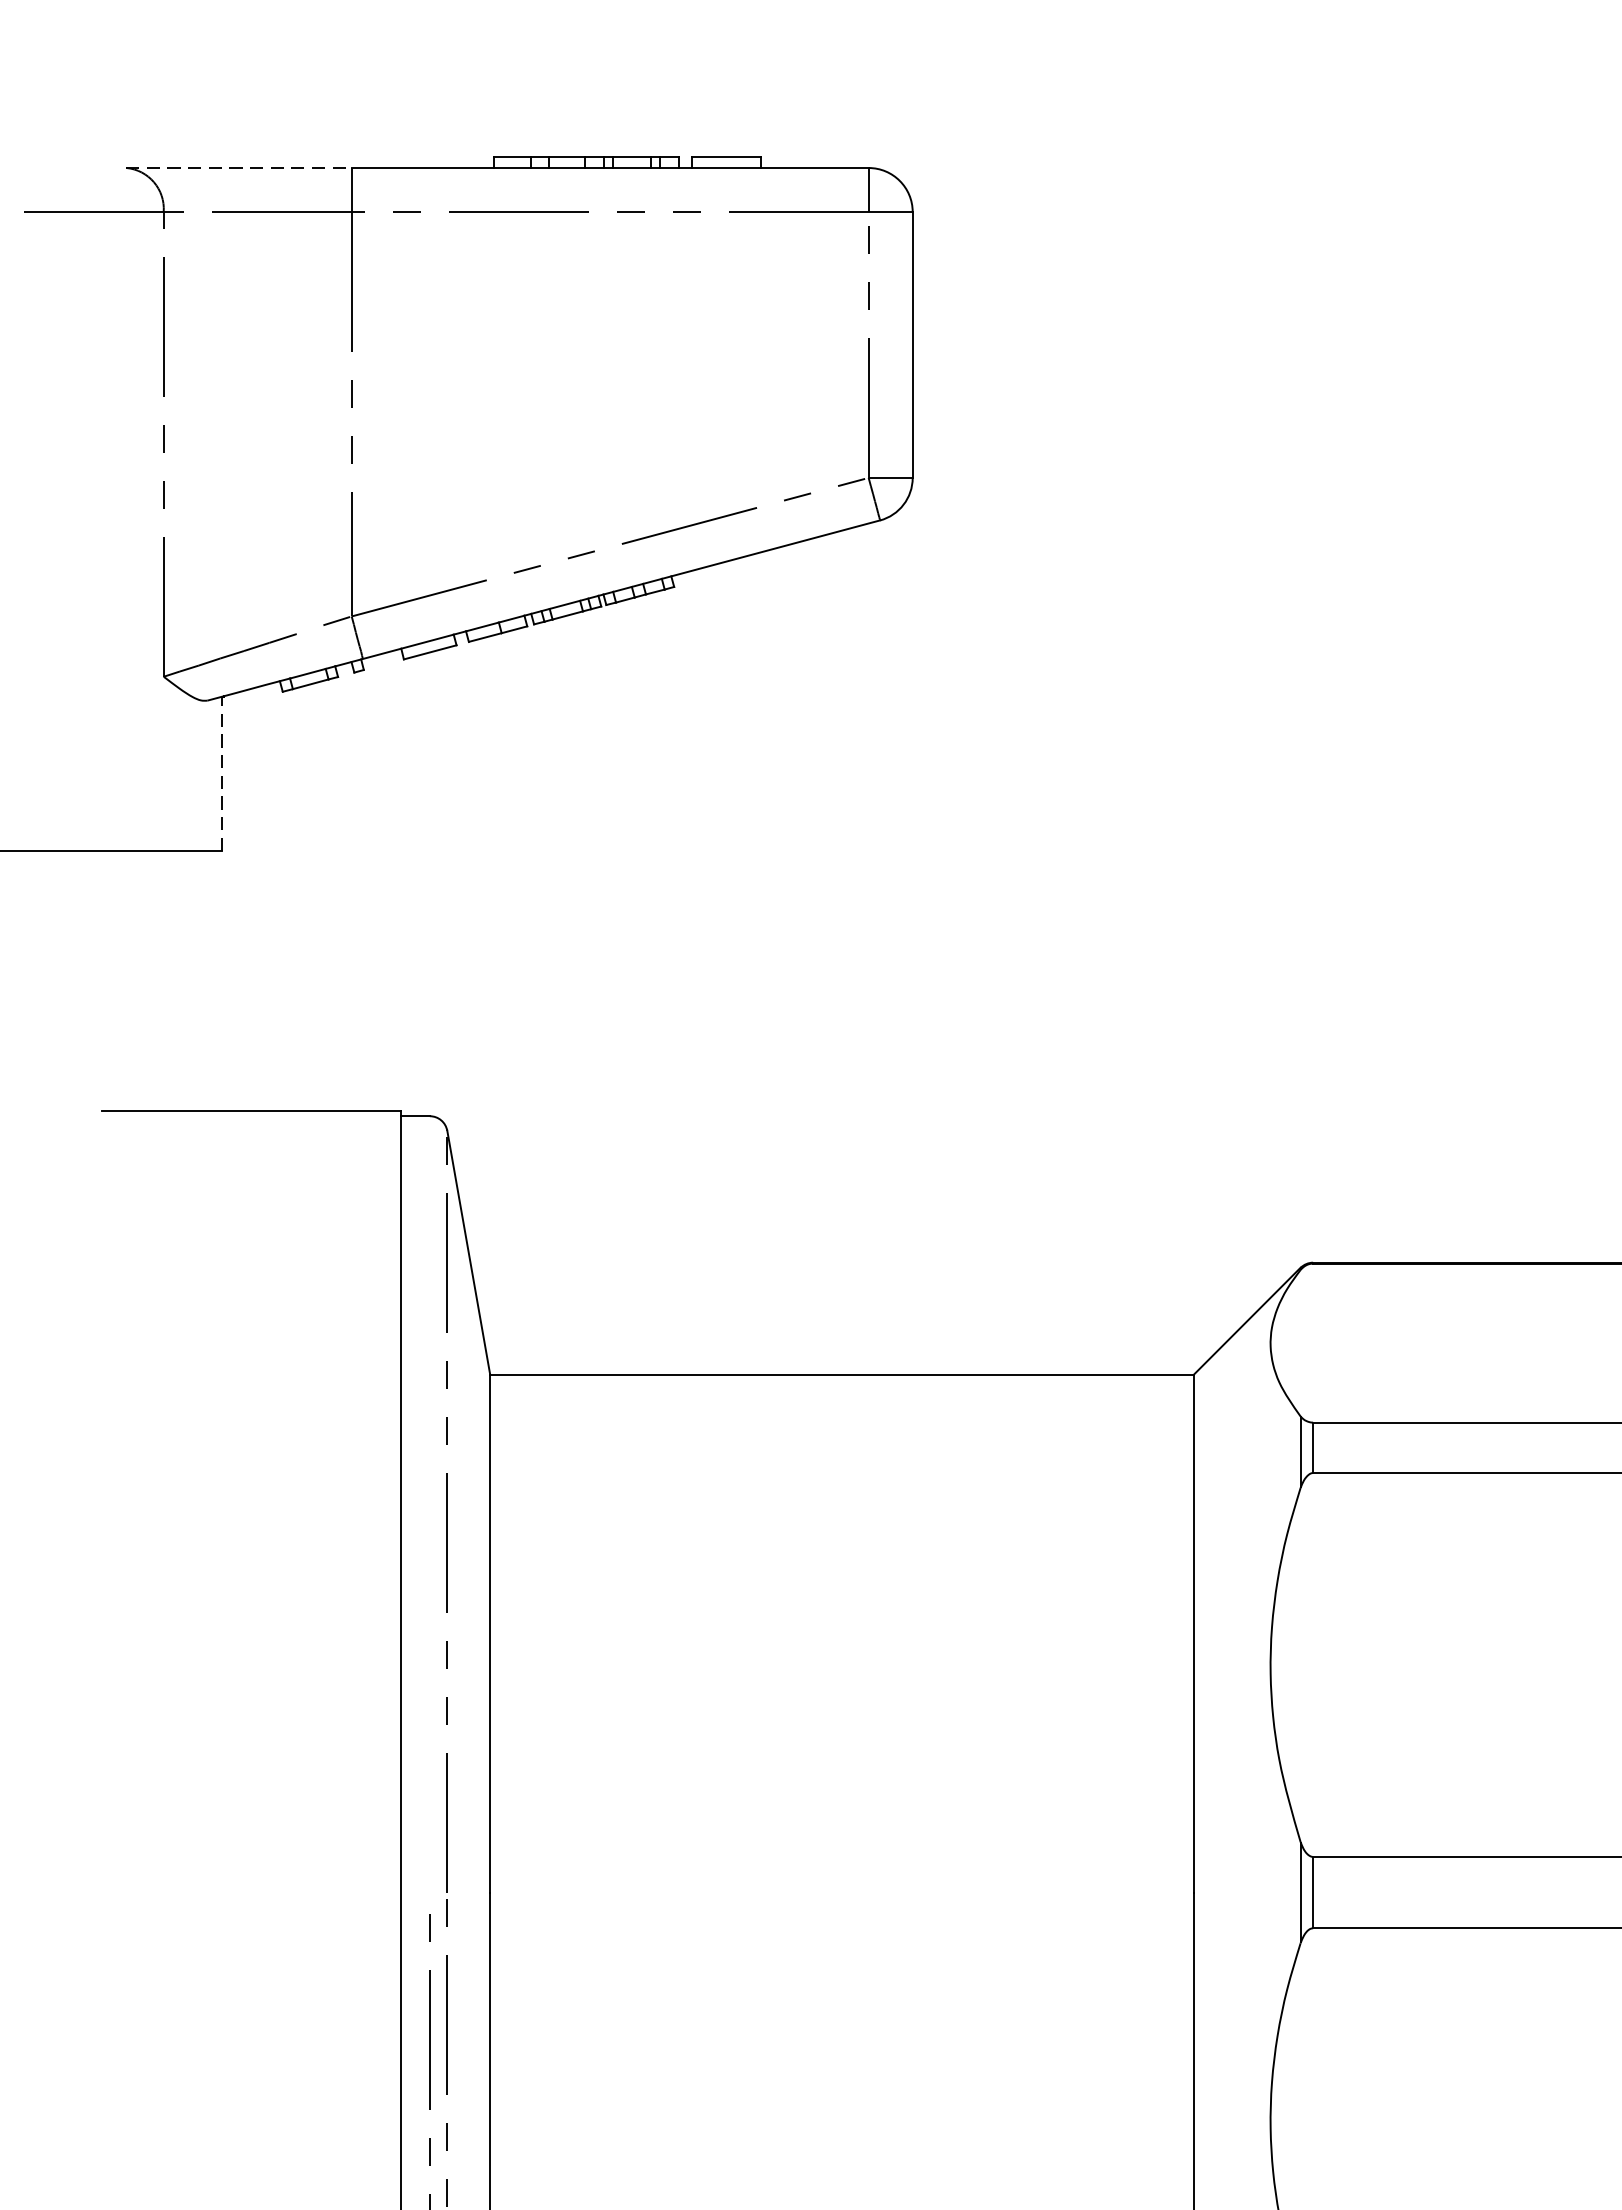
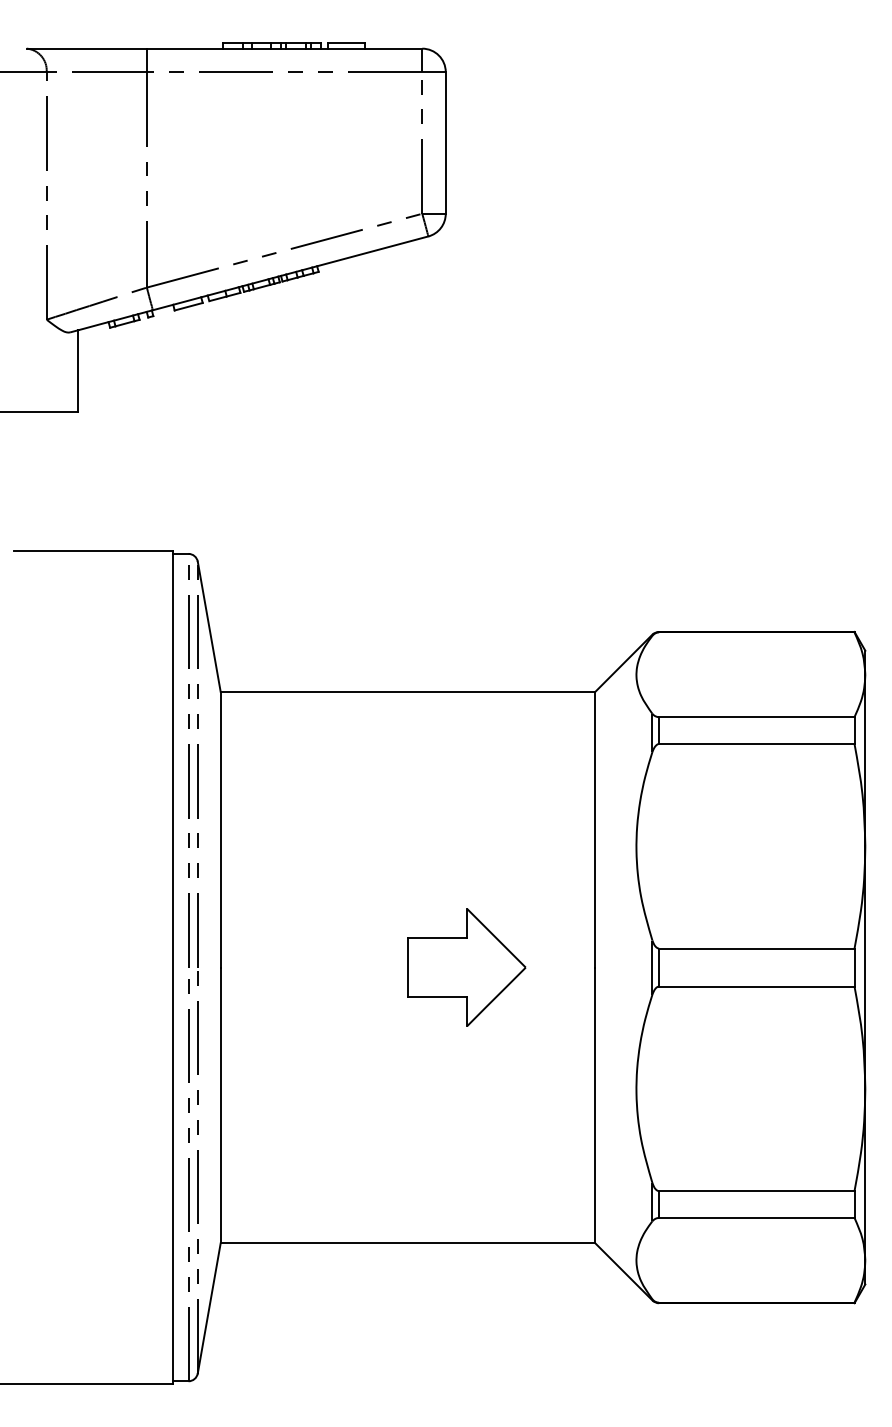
line: (240, 167) -> (87, 48), dashed -> solid
line: (221, 772) -> (77, 370), dashed -> solid
line: (429, 1515) -> (188, 766), added
part: (951, 1892) -> (466, 967), added

